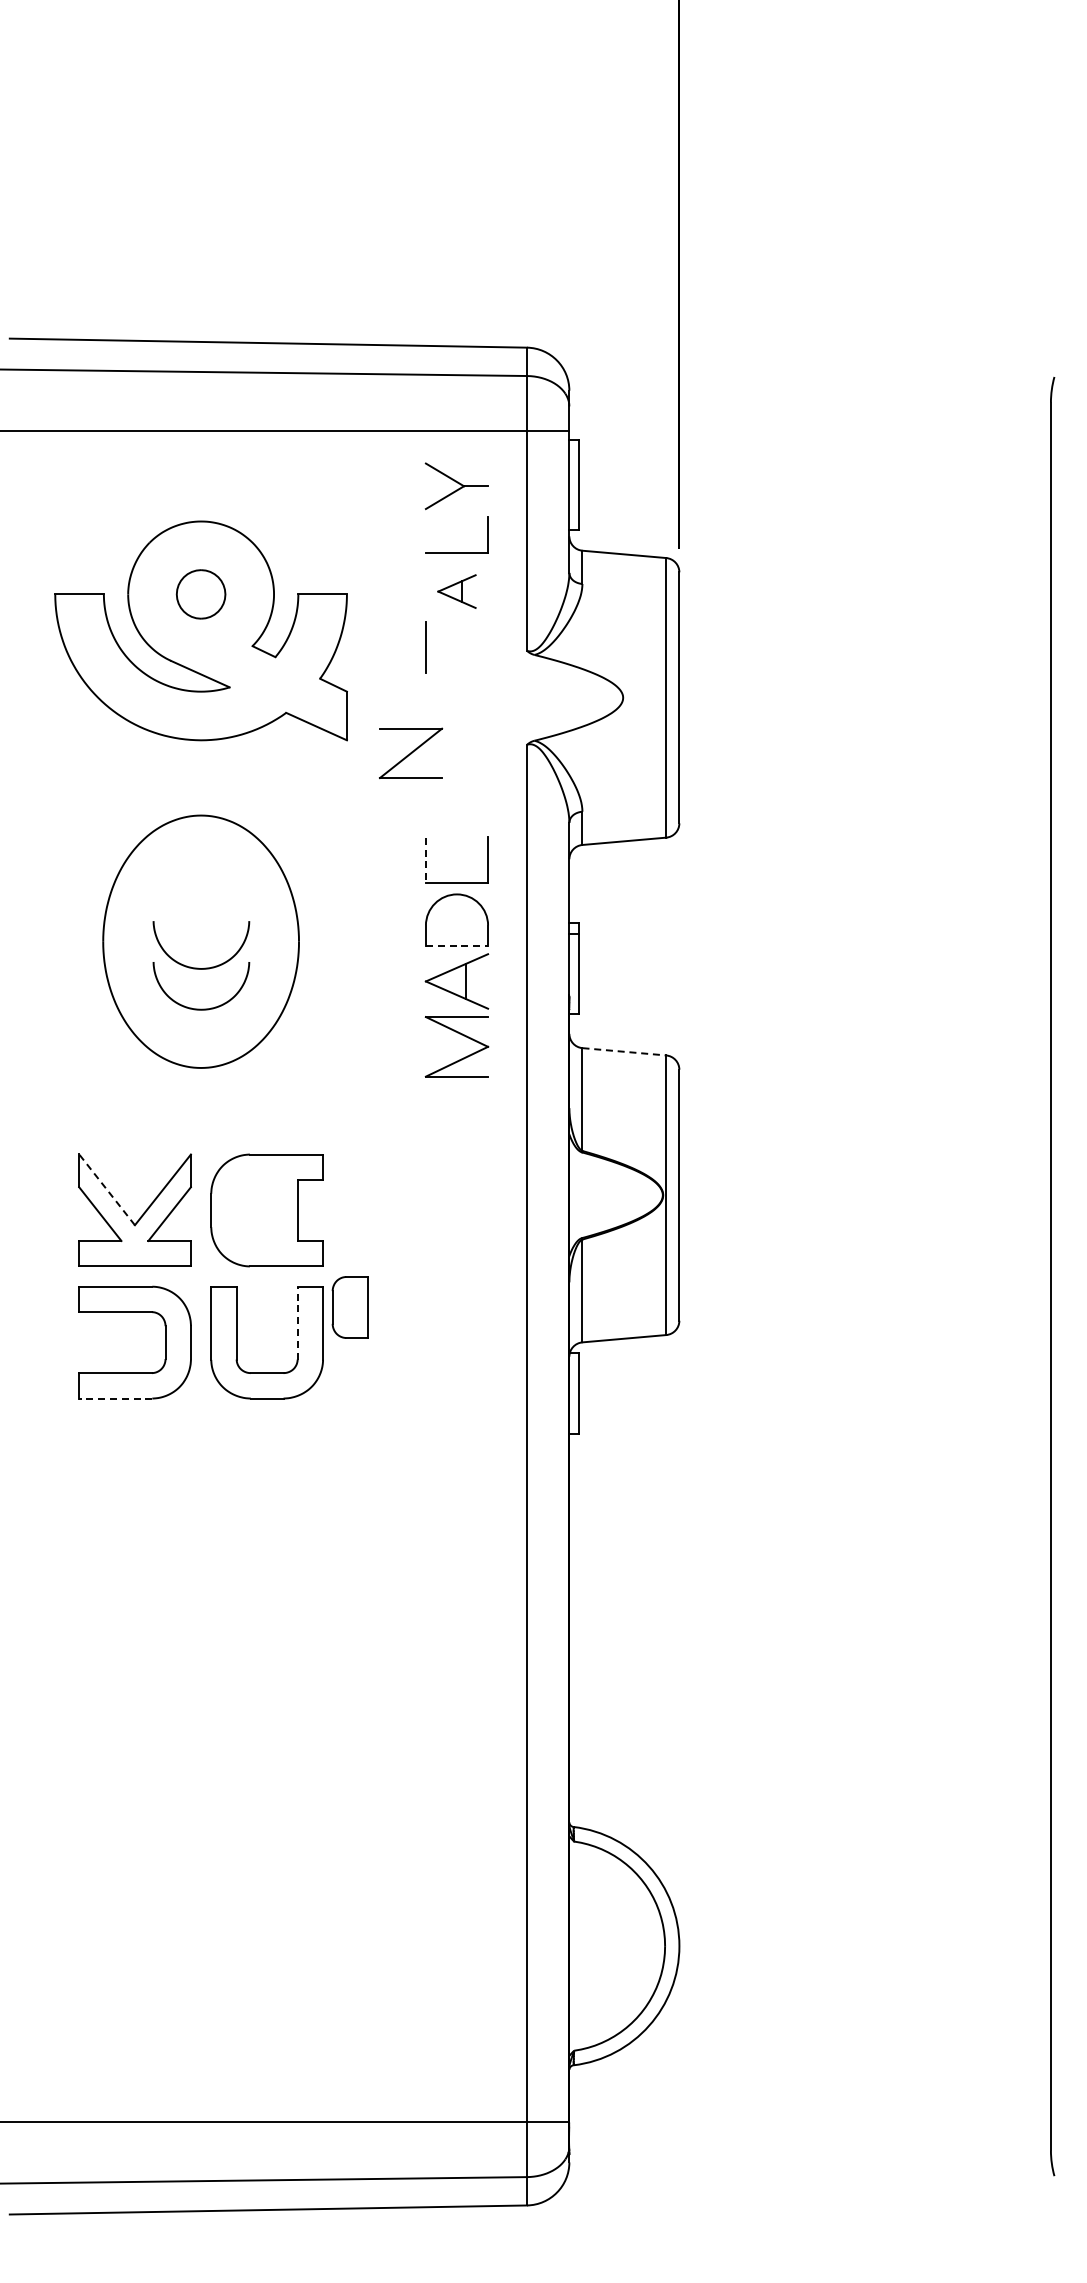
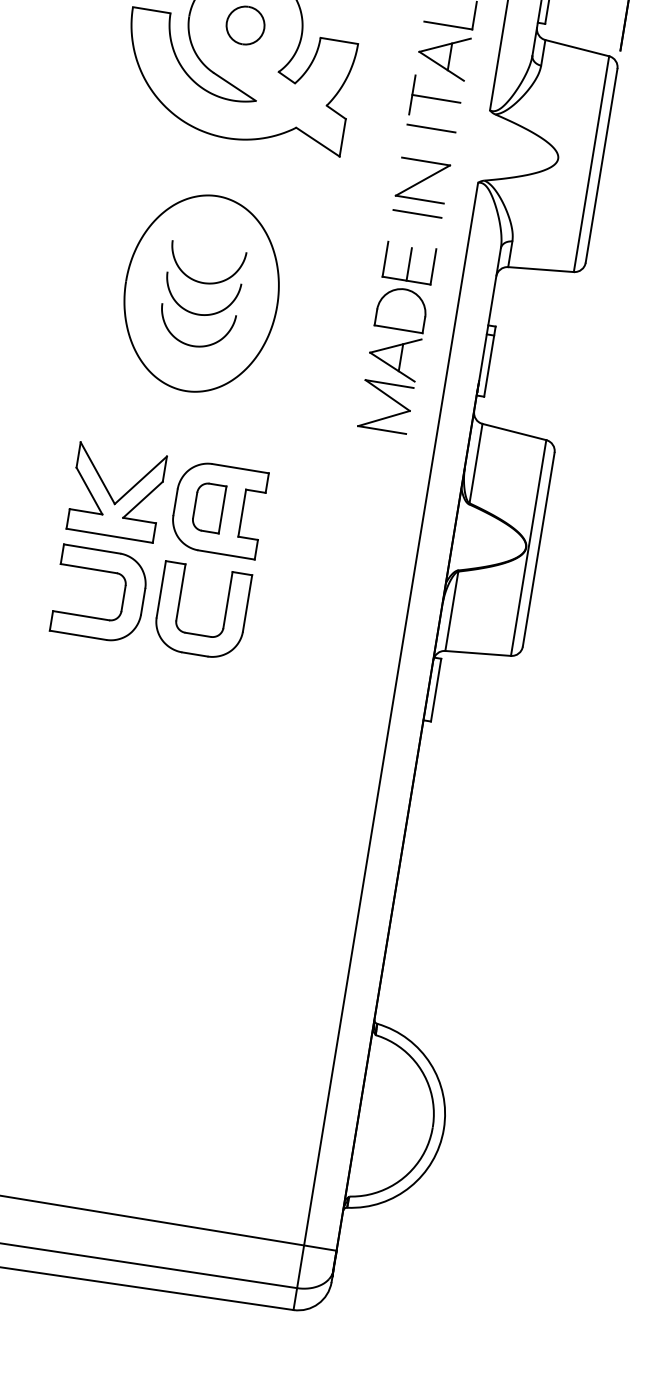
part: (456, 591) -> (443, 55), size x1.67
line: (456, 647) -> (435, 98), added
line: (456, 685) -> (431, 128), added
part: (411, 753) -> (423, 180), moved
line: (456, 796) -> (417, 213), added
line: (425, 860) -> (385, 259), dashed -> solid
line: (457, 862) -> (409, 264), added
curve: (196, 926) -> (200, 281), added
line: (457, 946) -> (398, 329), dashed -> solid
line: (624, 1051) -> (514, 431), dashed -> solid
line: (106, 1189) -> (97, 472), dashed -> solid
part: (349, 1307) -> (208, 507), moved
line: (297, 1322) -> (227, 599), dashed -> solid
line: (115, 1398) -> (77, 635), dashed -> solid

